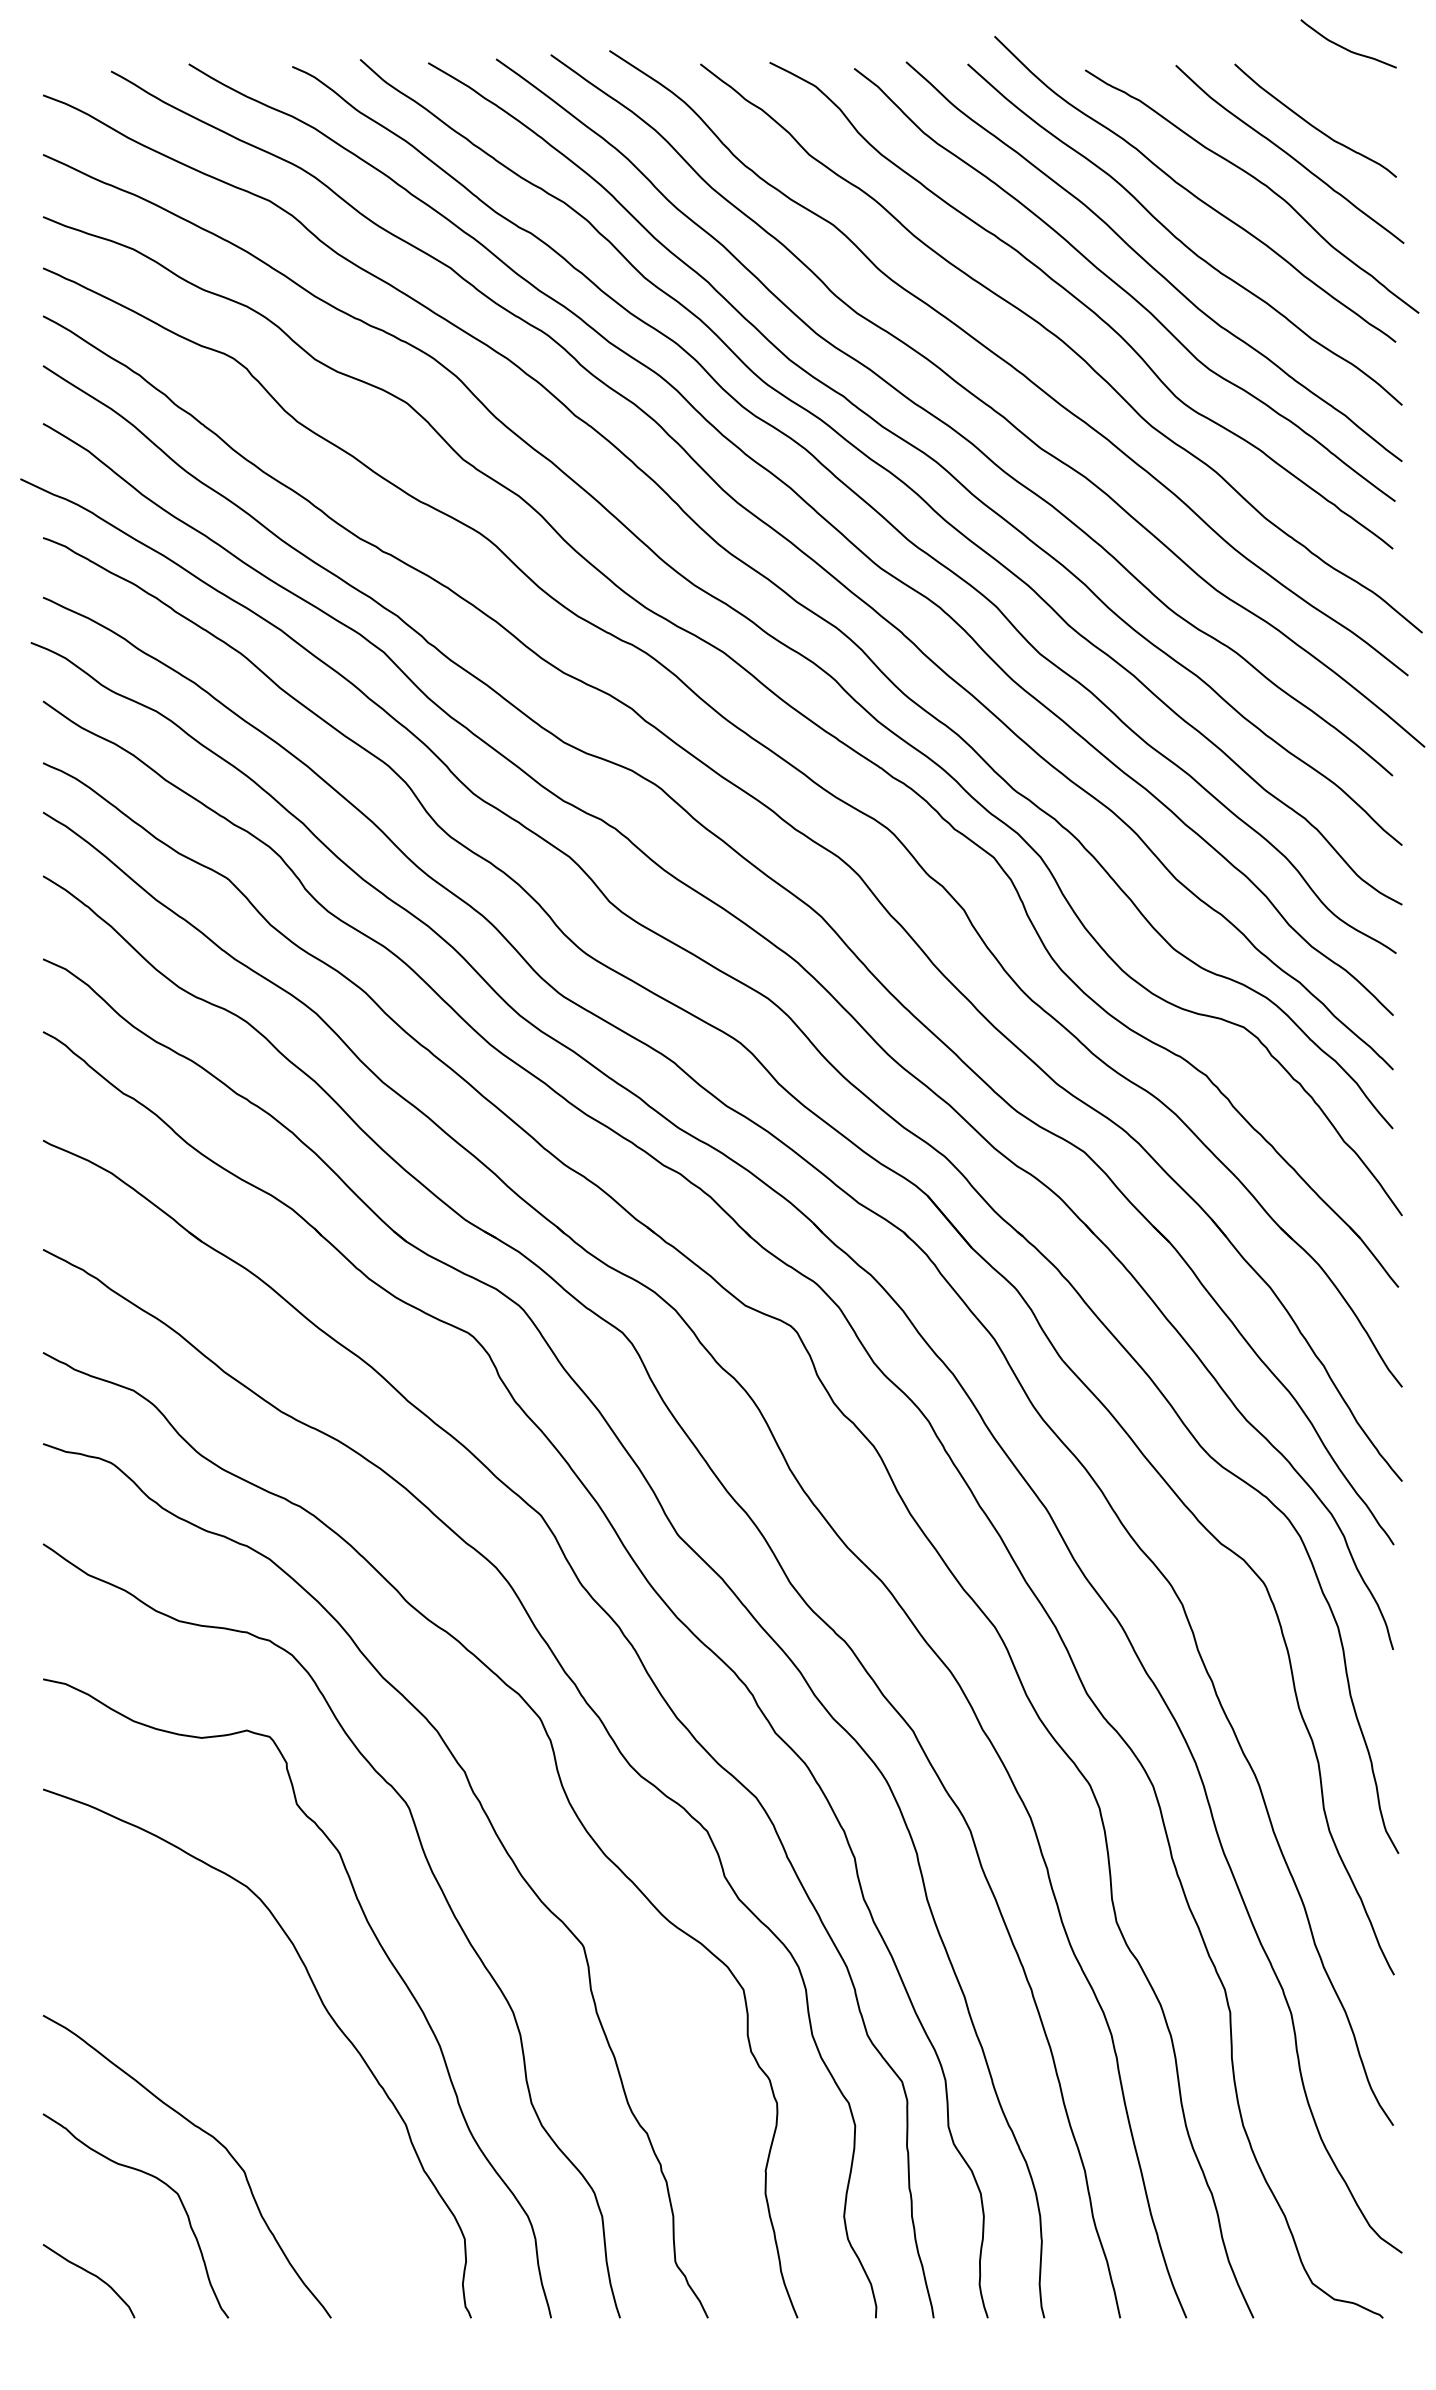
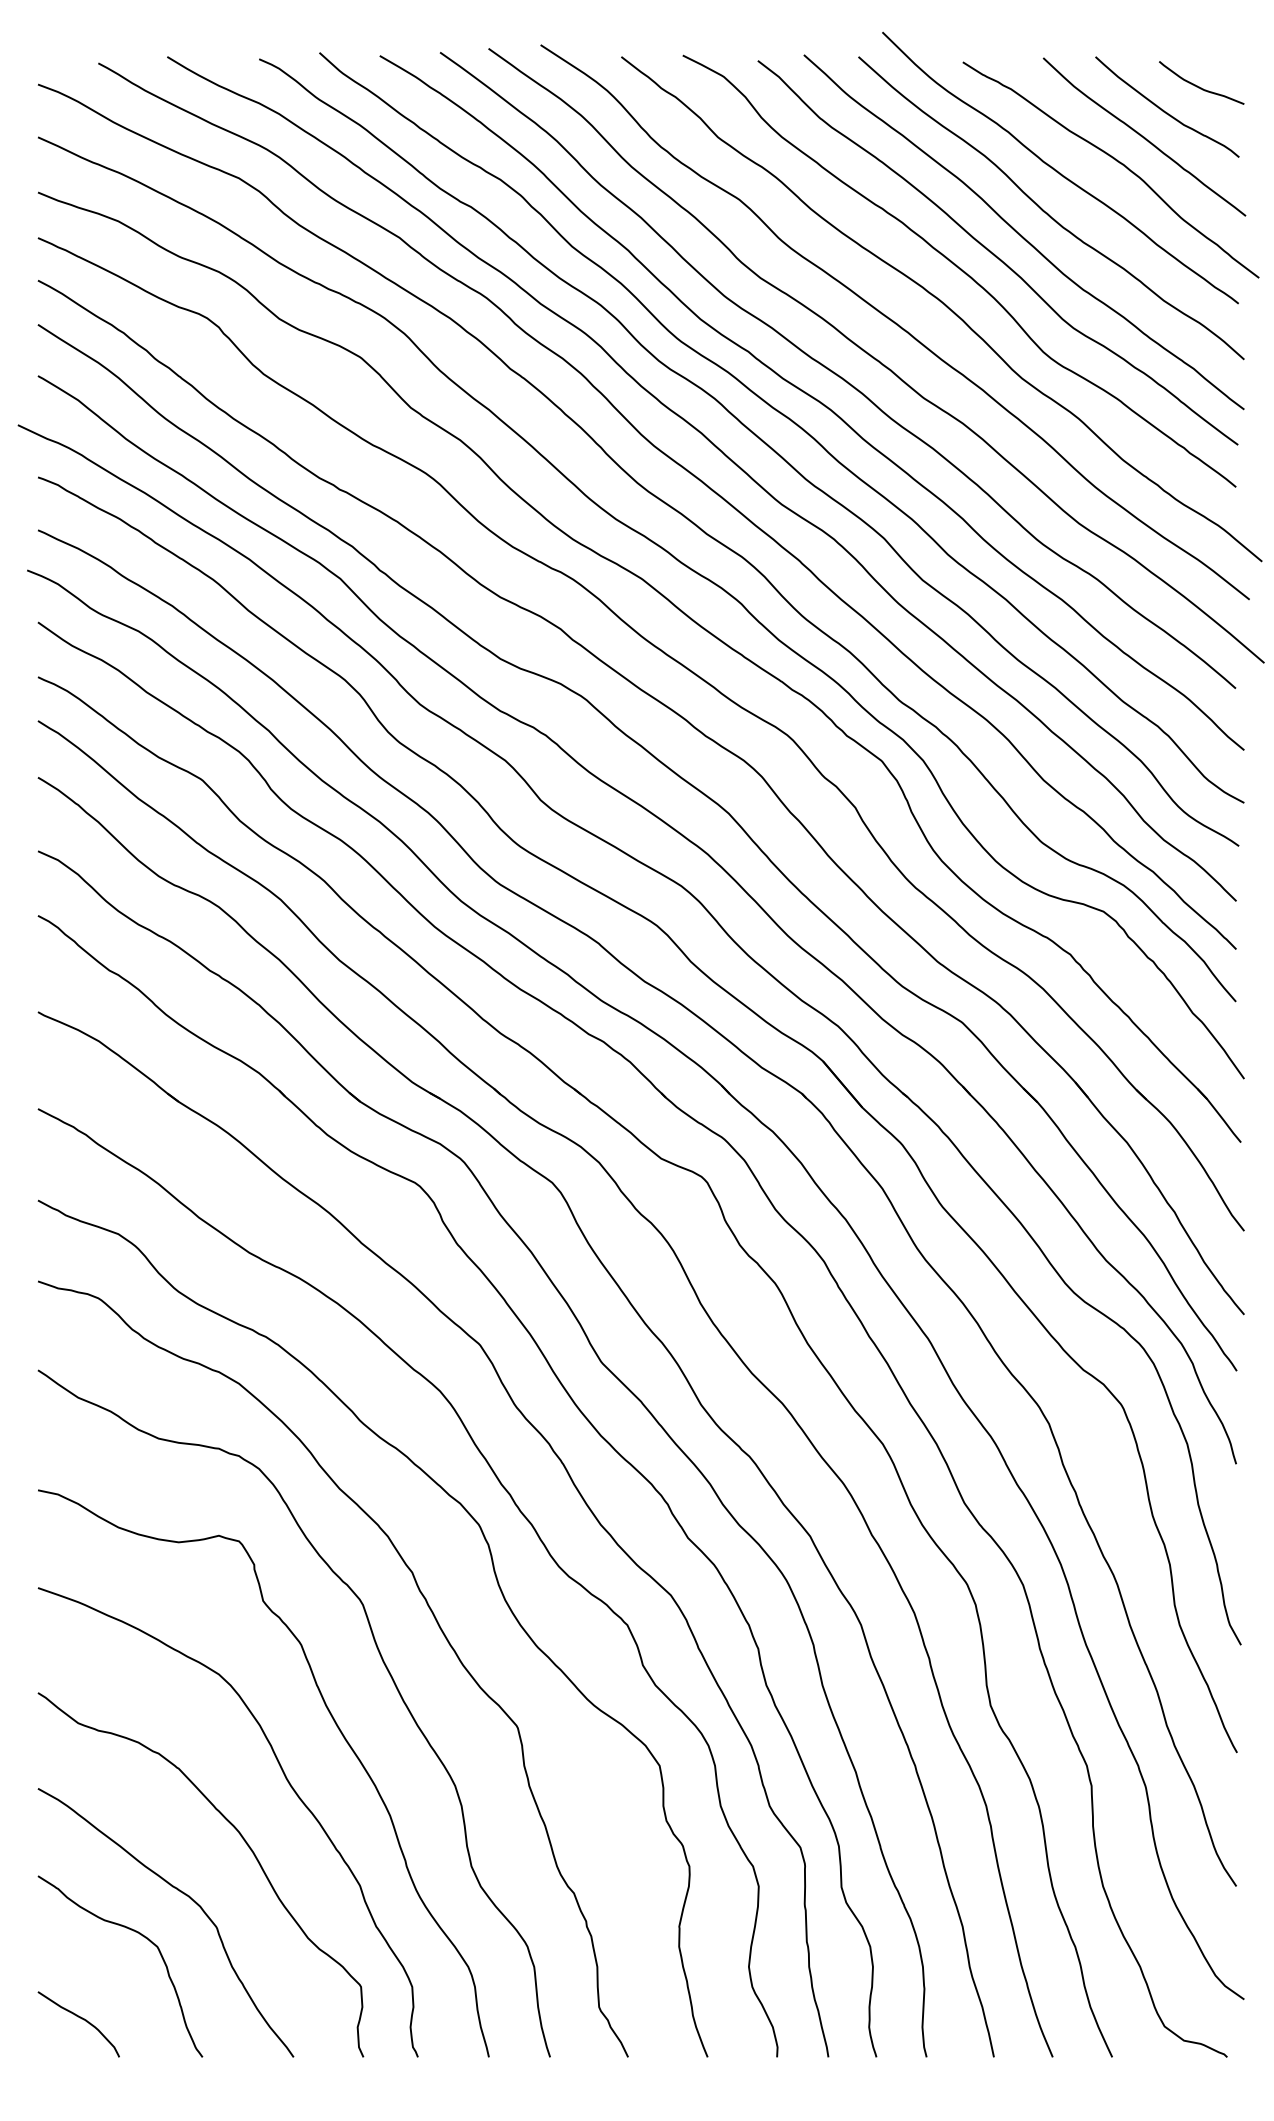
curve: (1346, 47) -> (1199, 86), moved
curve: (276, 2077) -> (245, 1843), added

